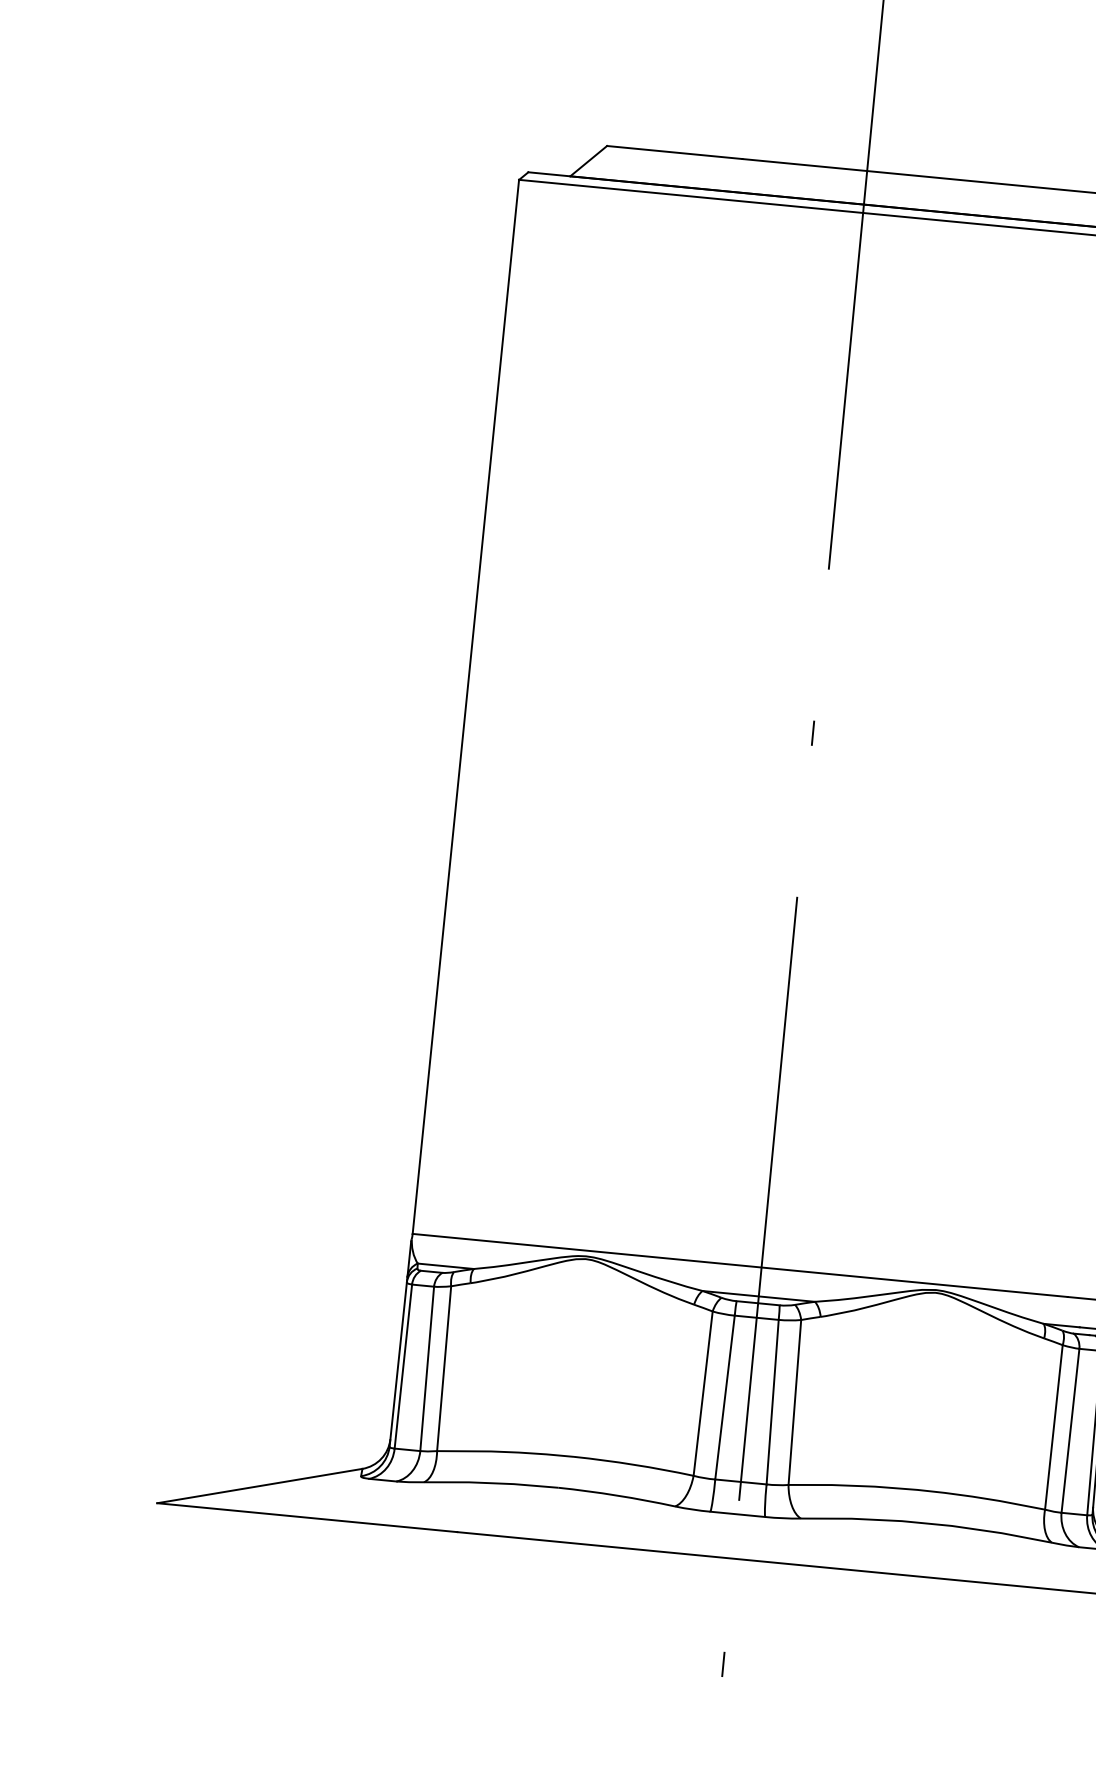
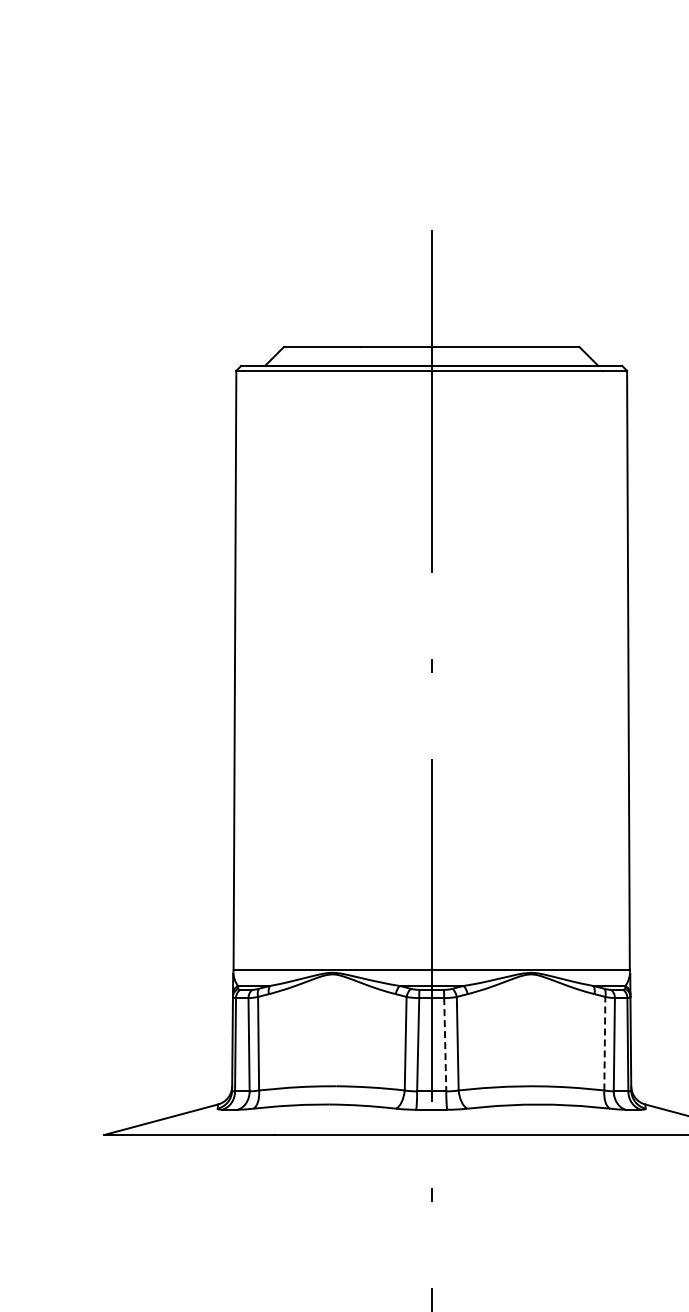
line: (773, 1401) -> (445, 1044), solid -> dashed
line: (1053, 1426) -> (604, 1043), solid -> dashed

